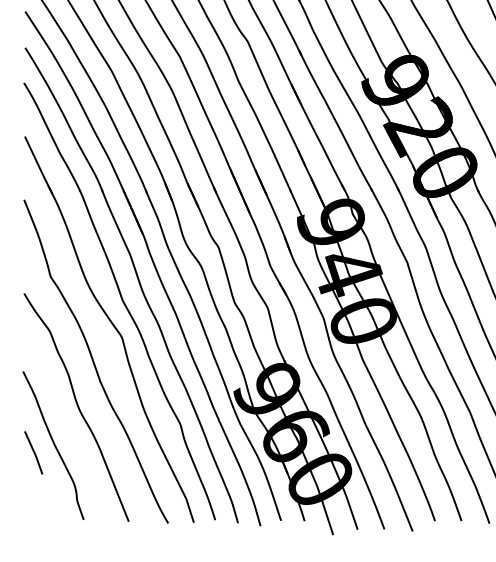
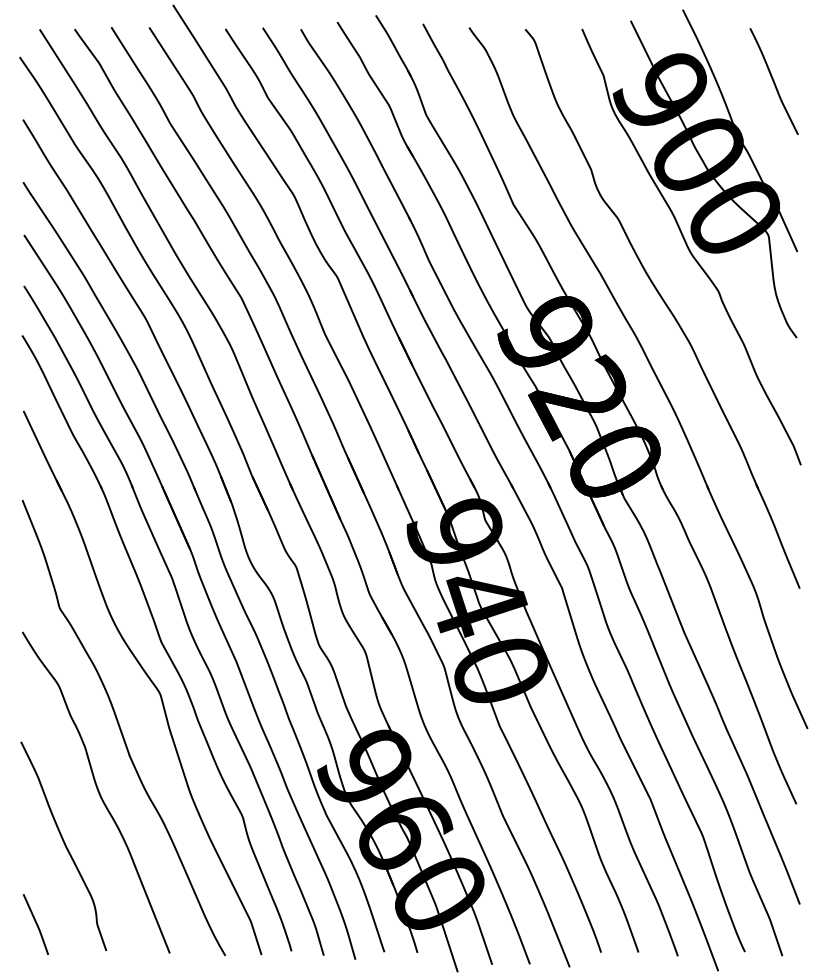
curve: (33, 452) -> (35, 923), moved

